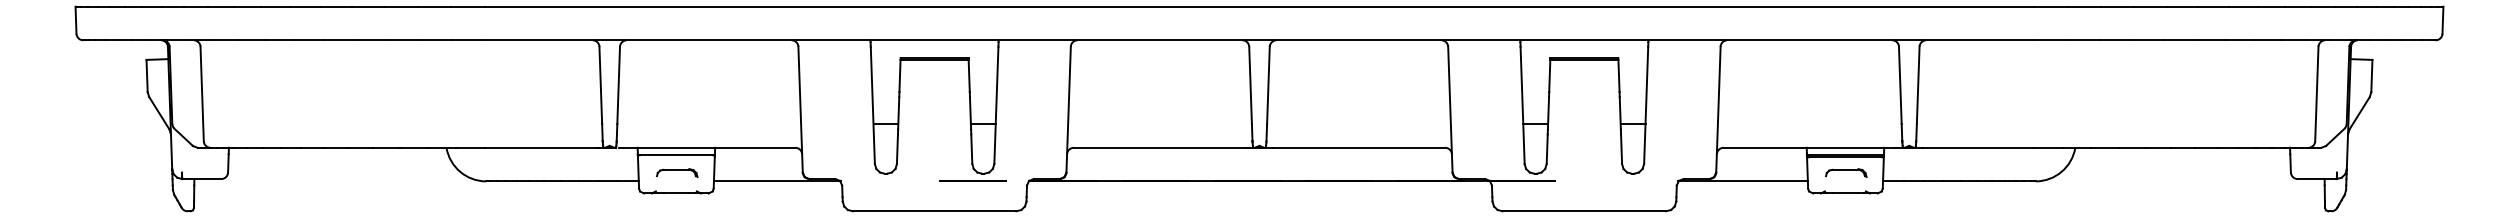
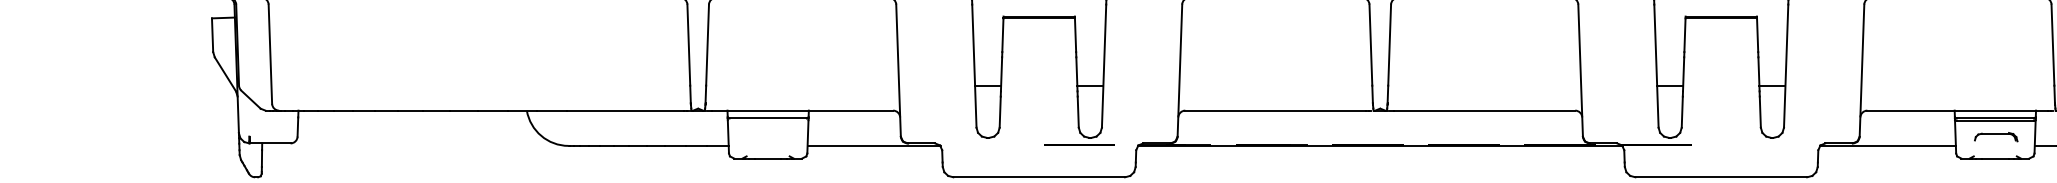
part: (677, 172) -> (769, 136), removed

